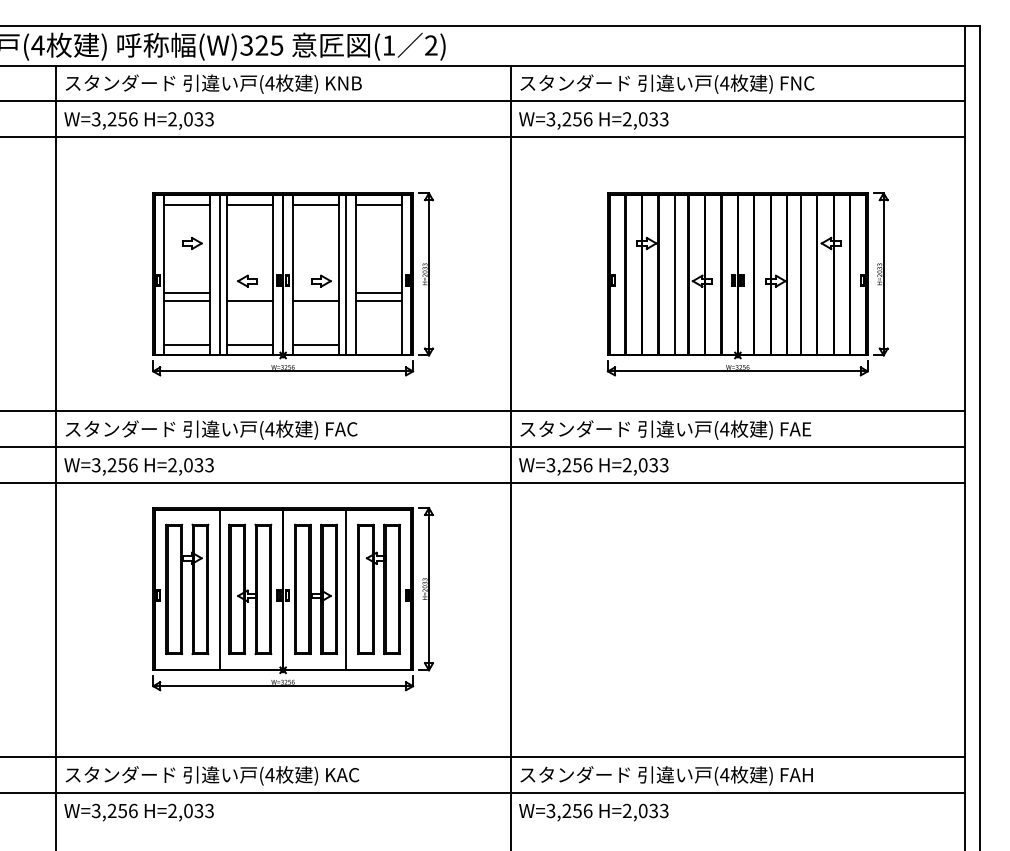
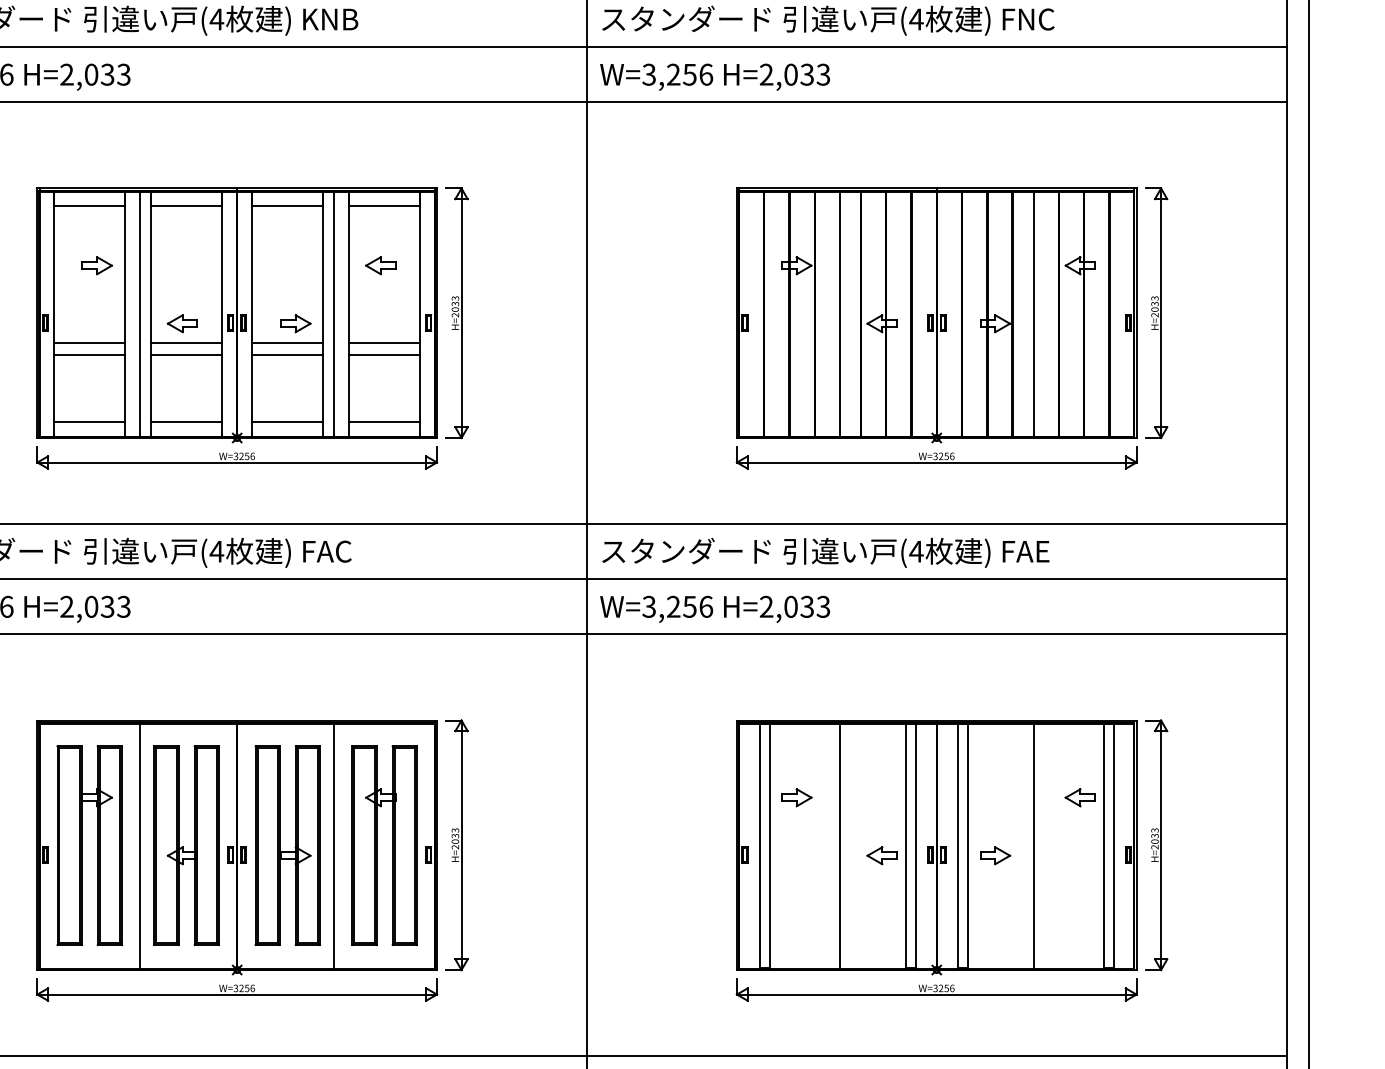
part: (375, 243) -> (379, 265), added
line: (250, 293) -> (186, 342), added
line: (315, 293) -> (286, 342), added
line: (378, 345) -> (383, 422), added
part: (292, 599) -> (251, 861), moved
part: (747, 630) -> (951, 861), added

